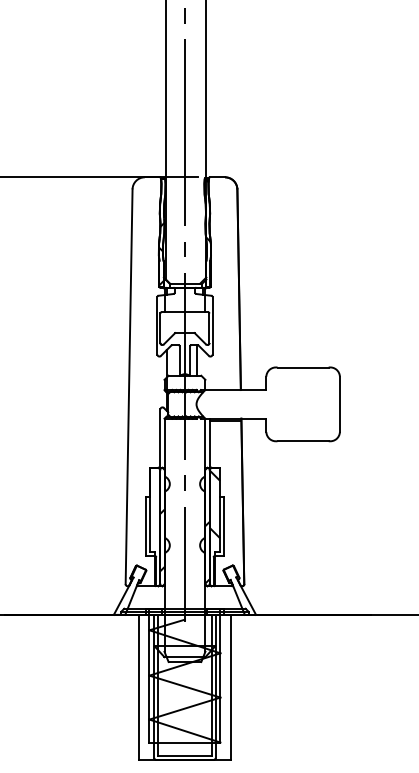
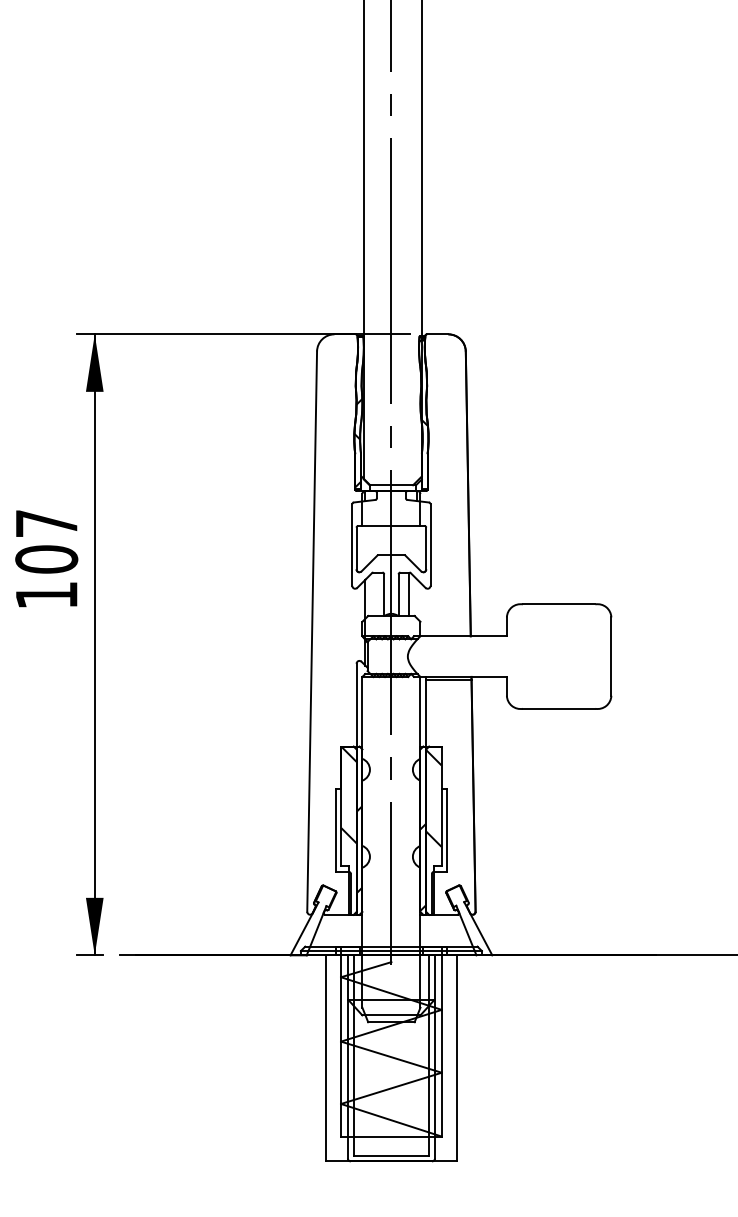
hatch: (154, 501) -> (348, 794), added

